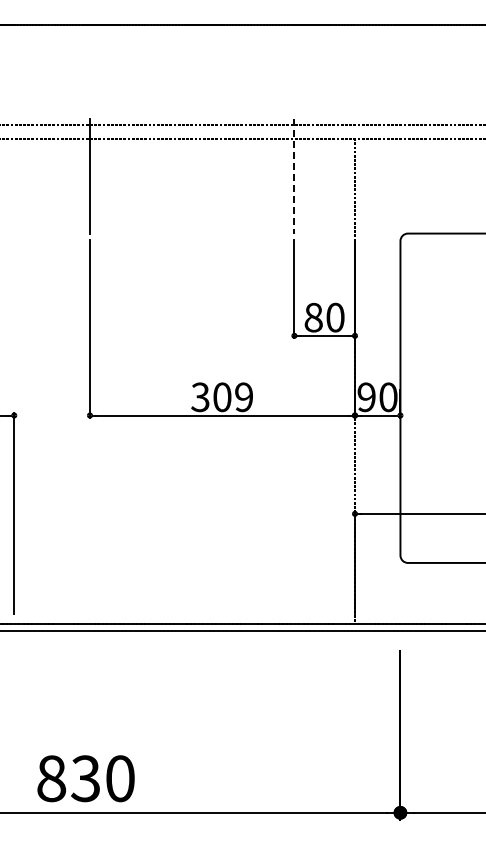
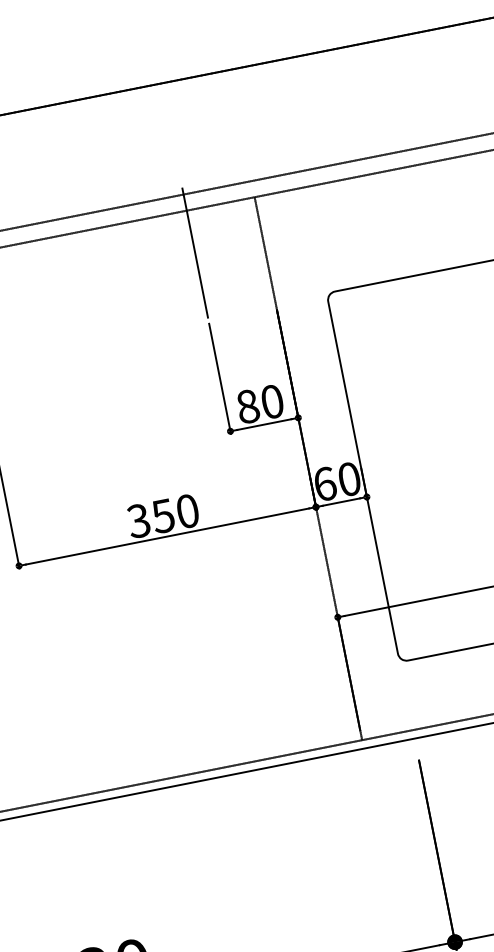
line: (294, 176) -> (195, 252), dashed -> solid
text: (232, 397) -> (174, 514), 309 -> 350
text: (366, 397) -> (324, 484), 90 -> 60

